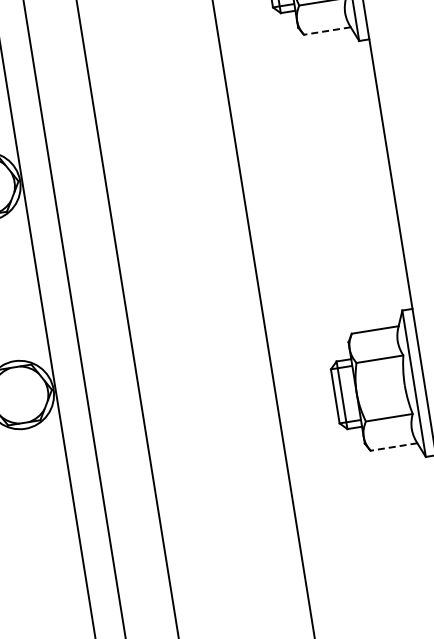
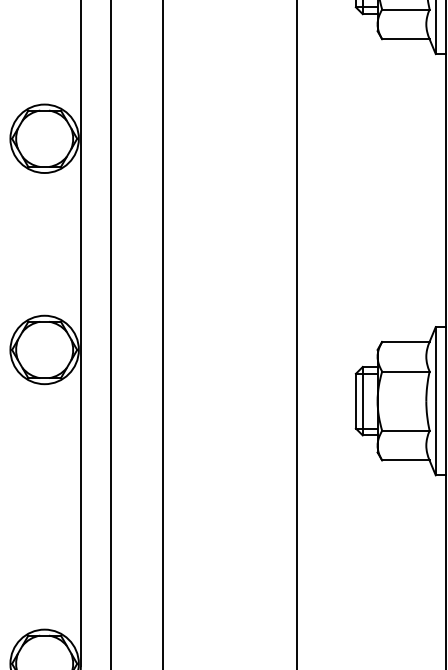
line: (327, 31) -> (405, 39), dashed -> solid
line: (393, 447) -> (405, 460), dashed -> solid

